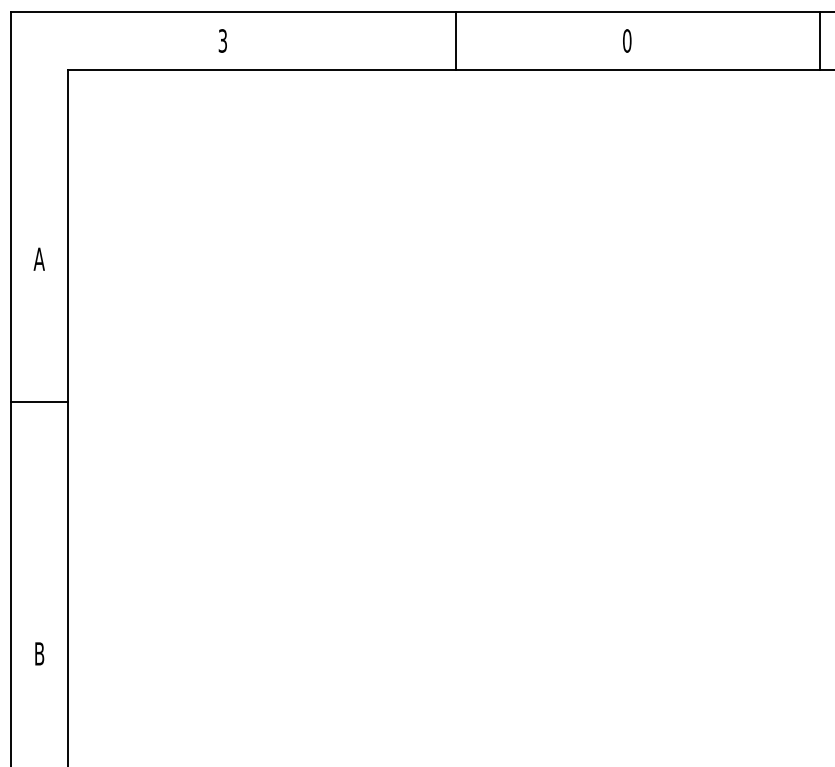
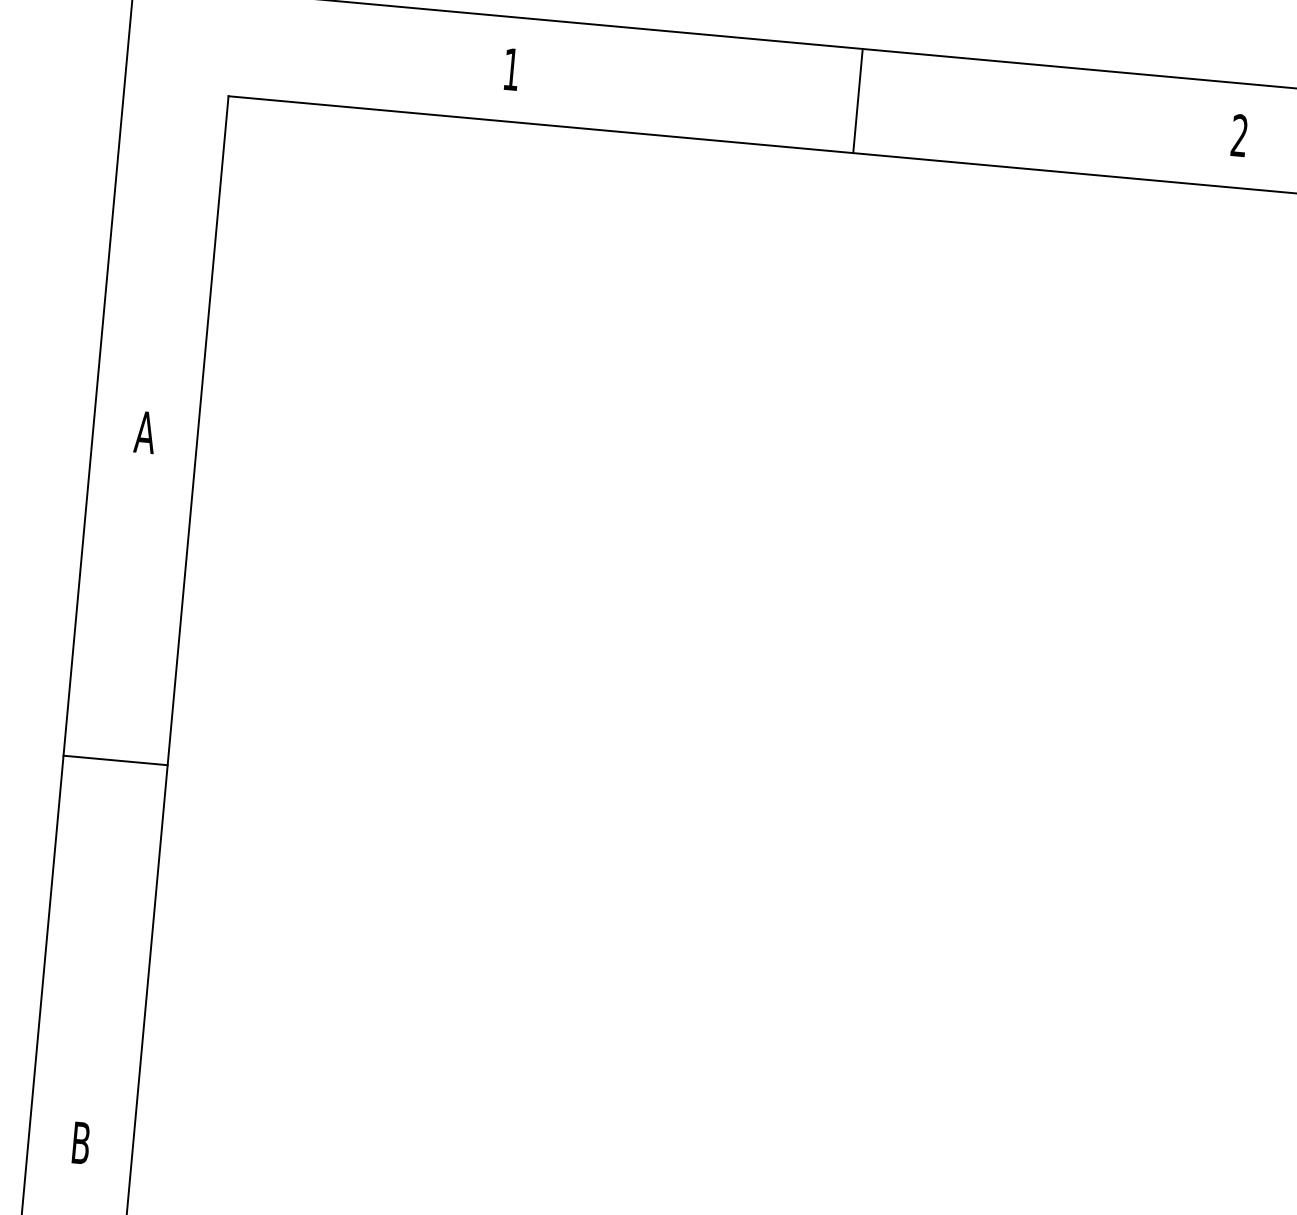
text: (222, 40) -> (510, 68), 3 -> 1
line: (456, 40) -> (858, 100), moved
text: (627, 40) -> (1240, 134), 0 -> 2
line: (39, 402) -> (115, 760), moved

